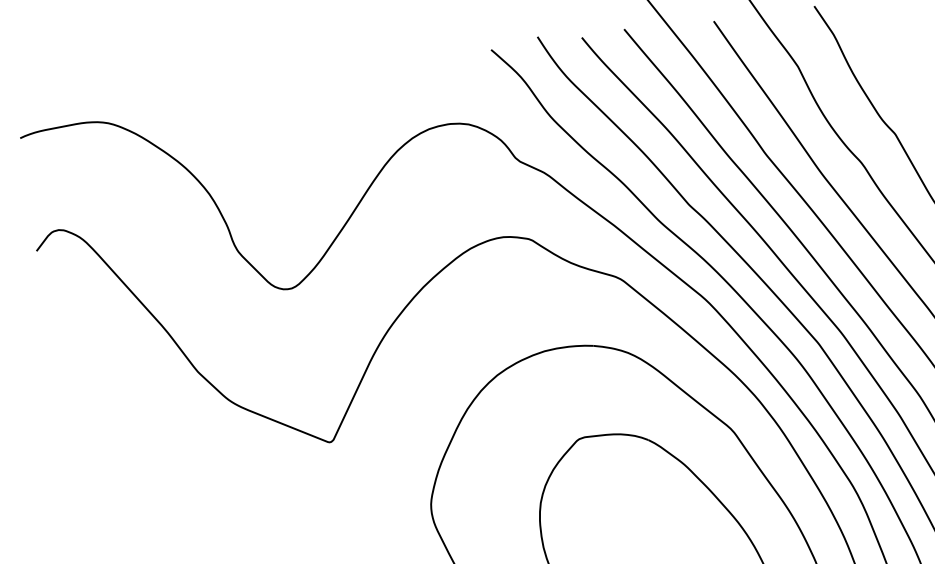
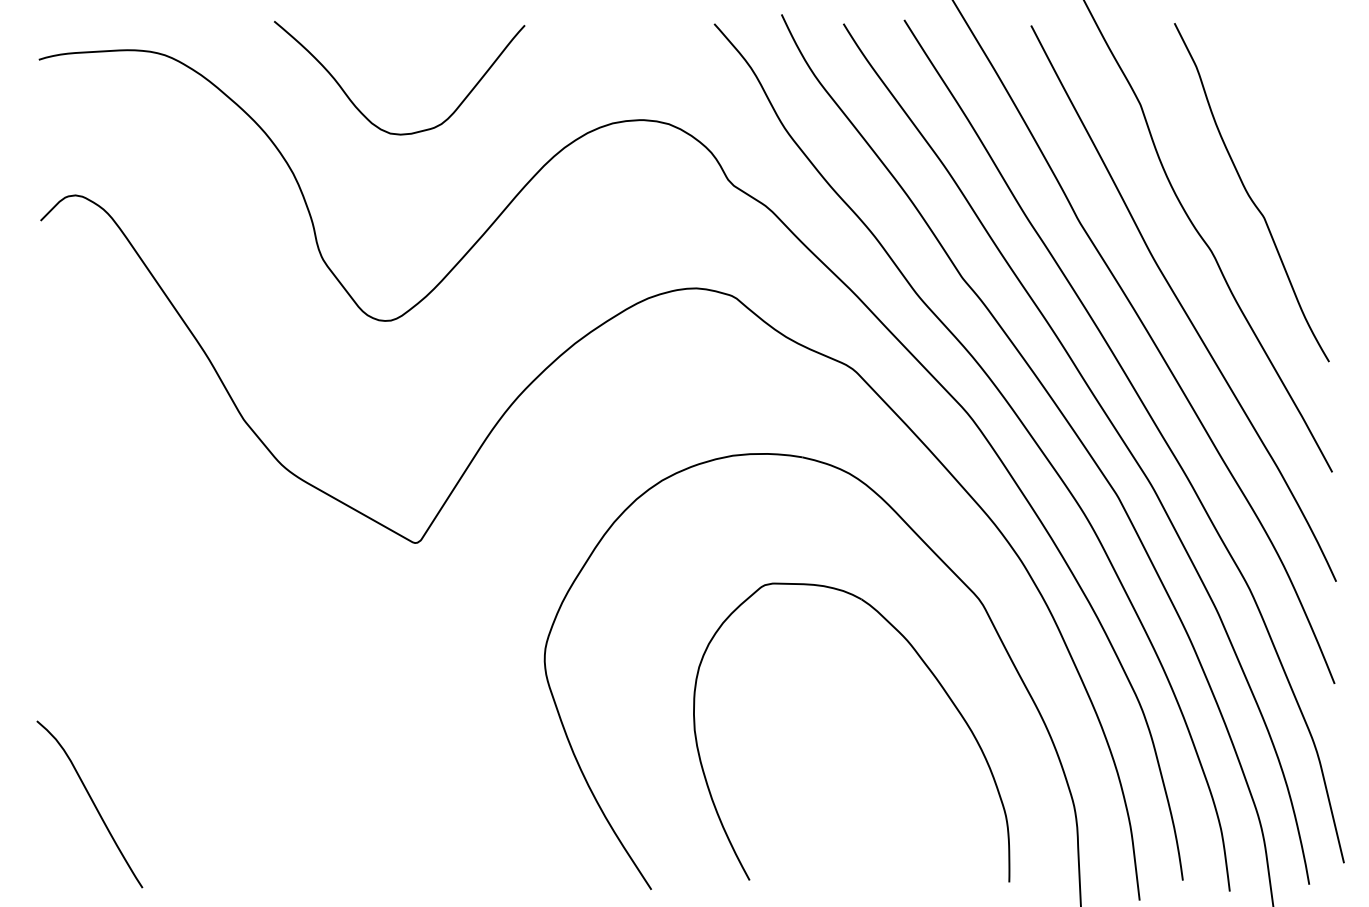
curve: (253, 145) -> (363, 113), added

